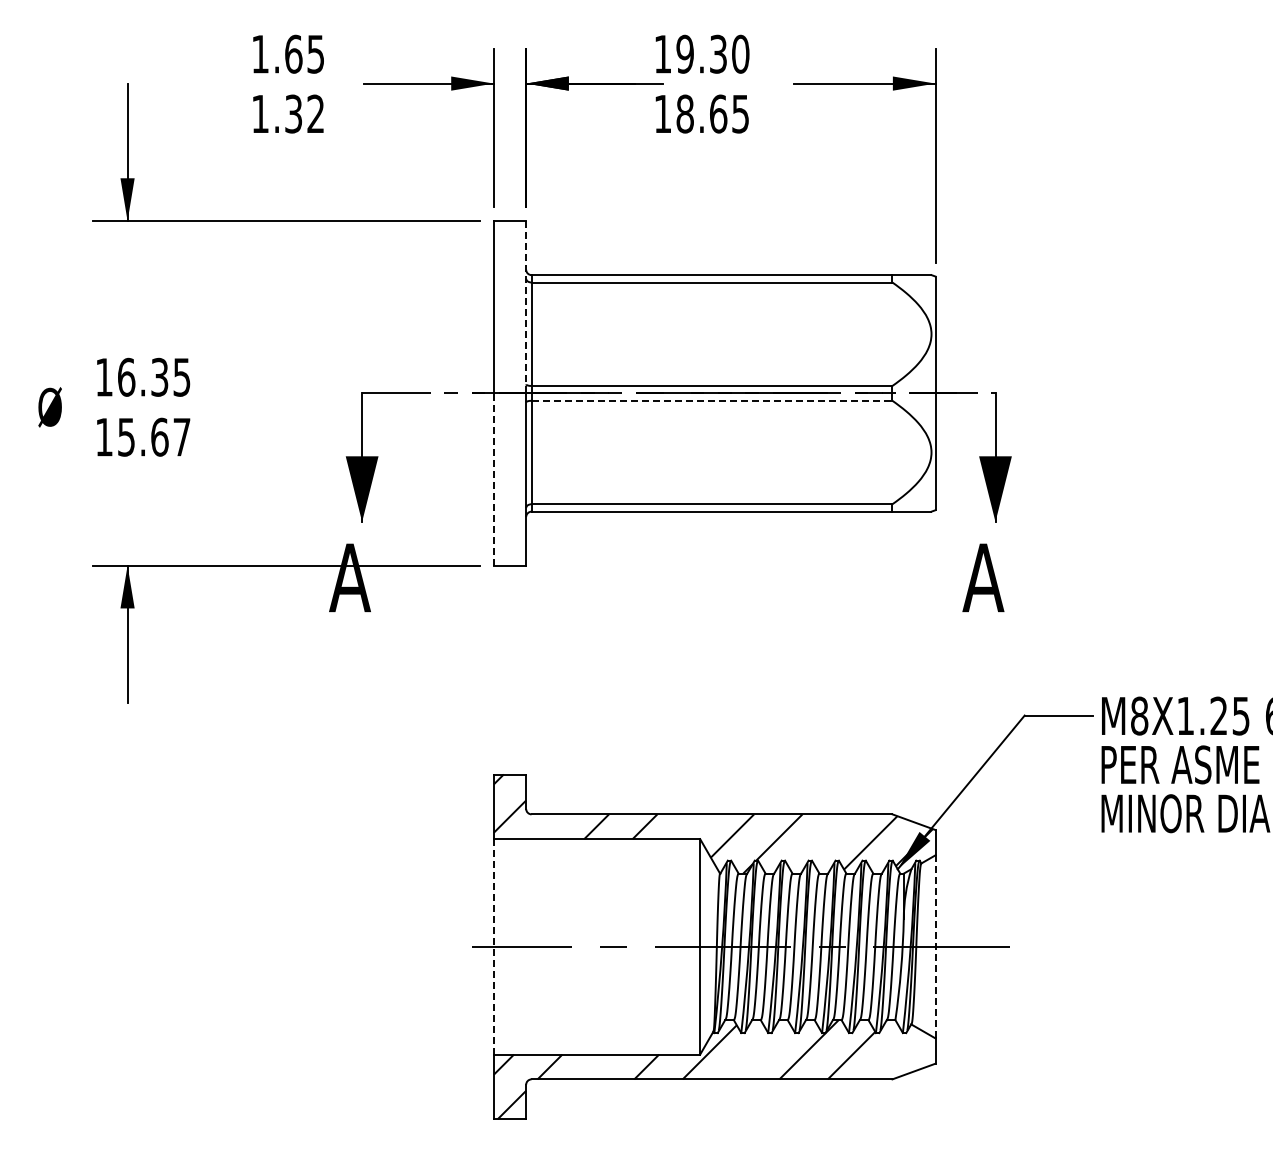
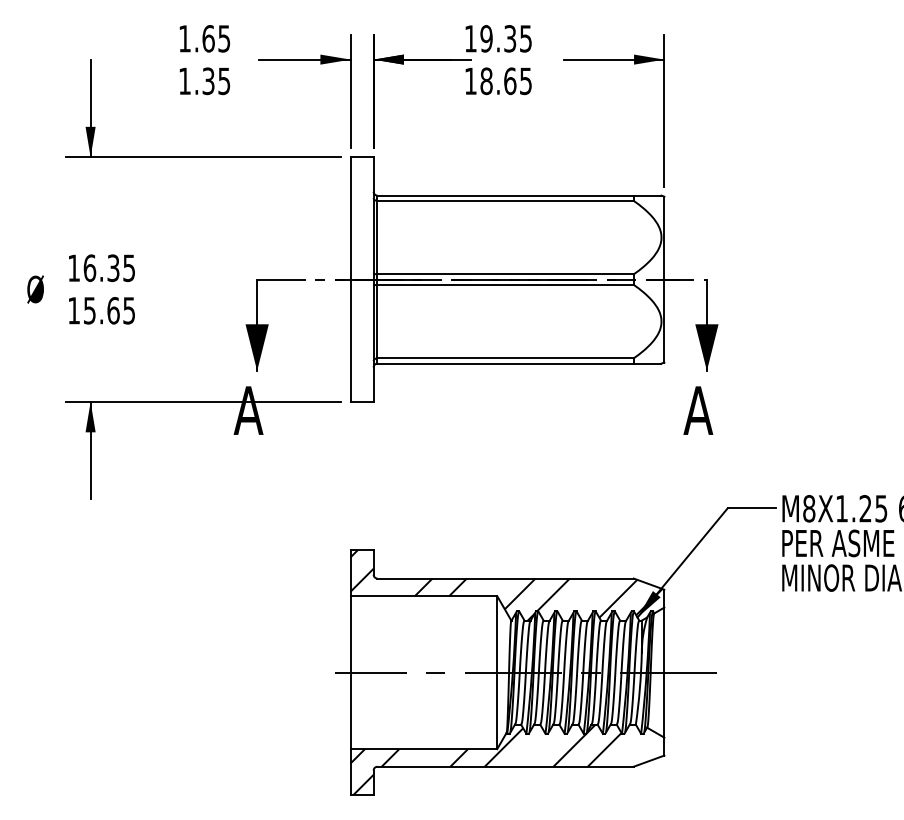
text: (740, 53) -> (525, 38), 19.30 -> 19.35
text: (315, 113) -> (224, 80), 1.32 -> 1.35
line: (526, 306) -> (373, 217), dashed -> solid
line: (712, 400) -> (505, 284), dashed -> solid
text: (181, 437) -> (128, 310), 15.67 -> 15.65
line: (493, 479) -> (350, 340), dashed -> solid
line: (493, 946) -> (350, 672), dashed -> solid
line: (935, 946) -> (664, 672), dashed -> solid

